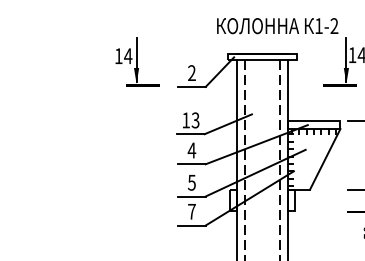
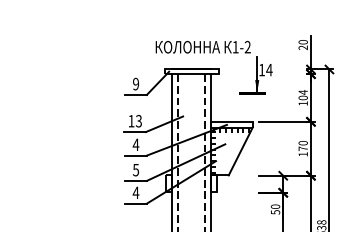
part: (137, 62) -> (93, 75), removed
text: (192, 73) -> (136, 84), 2 -> 9
text: (191, 211) -> (135, 192), 7 -> 4

